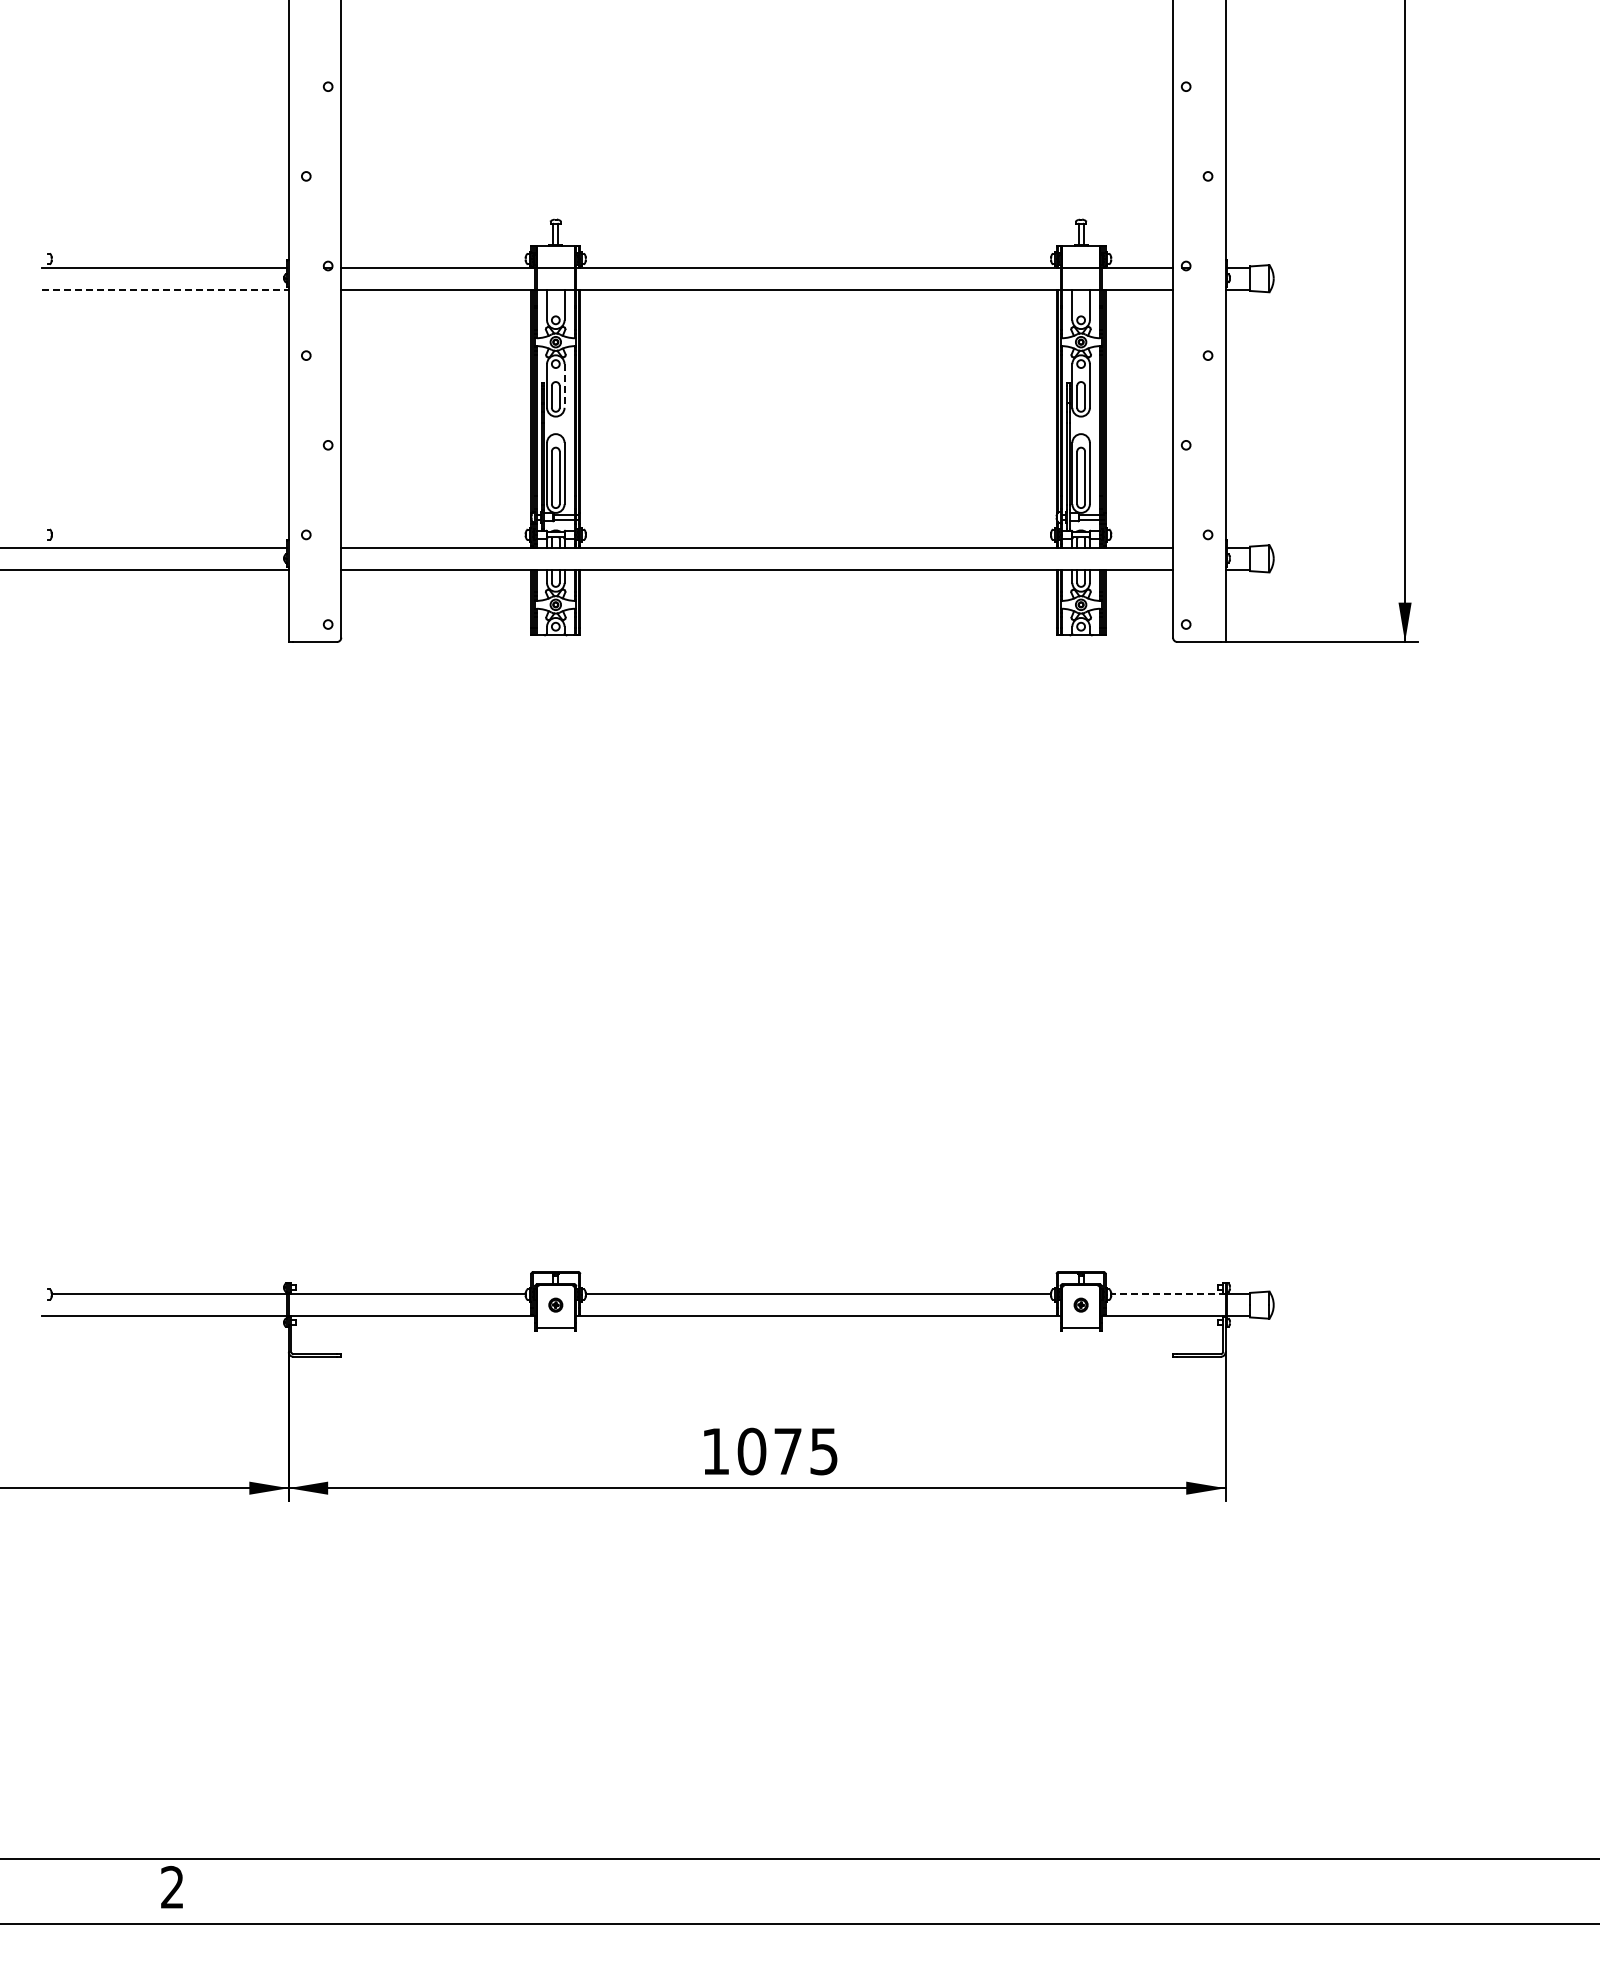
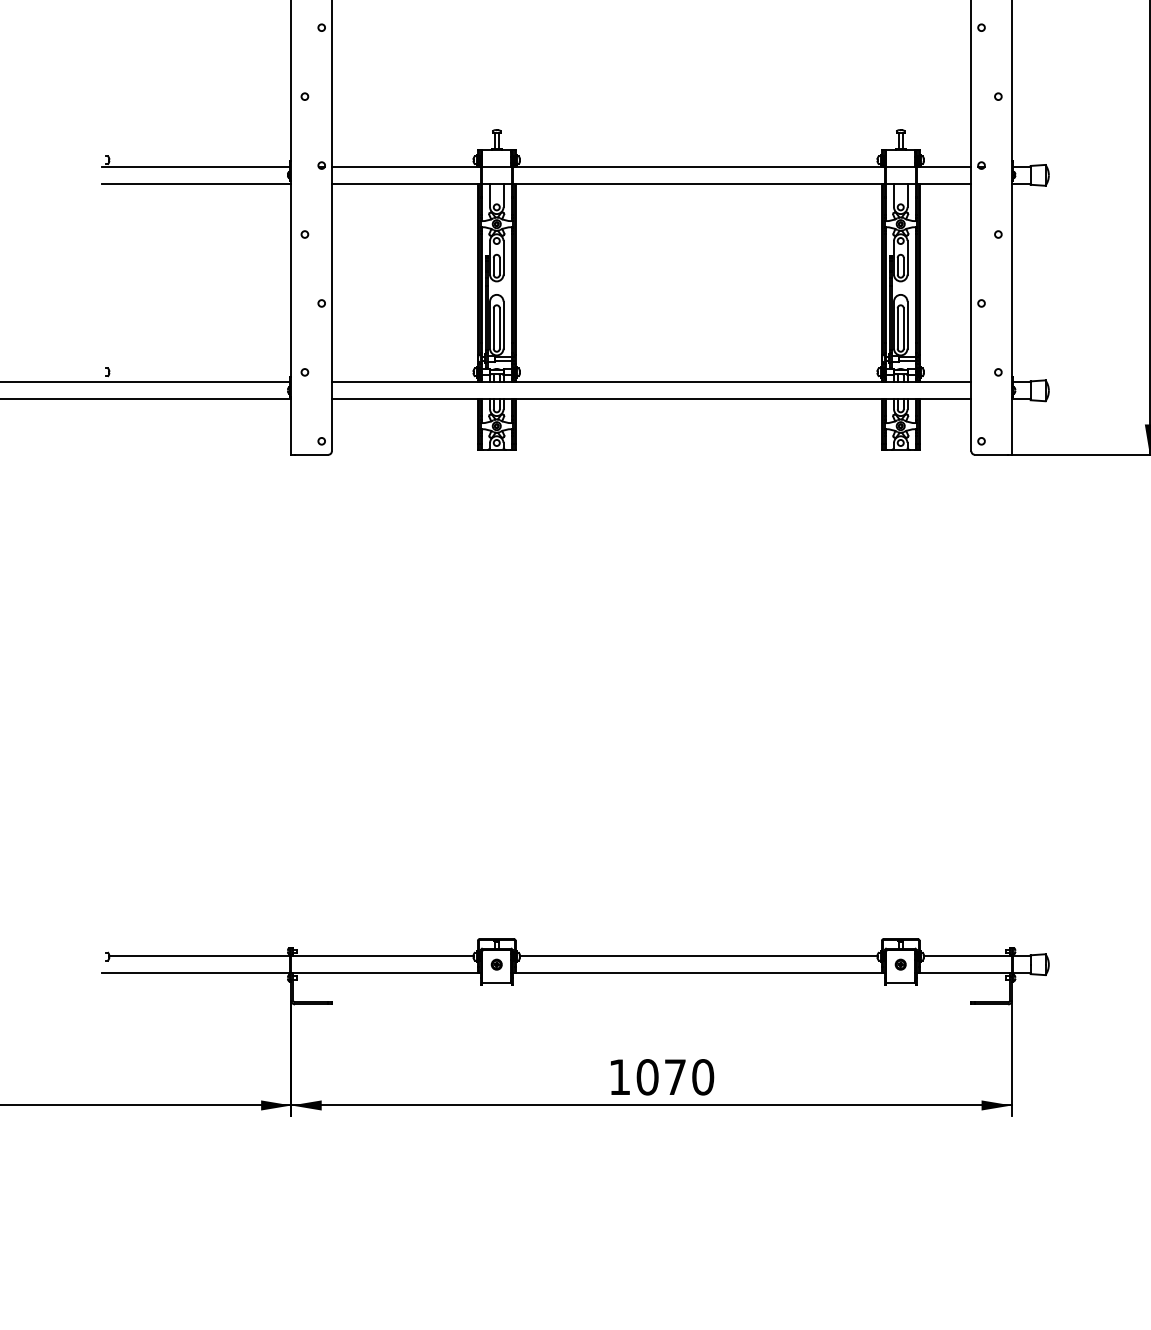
line: (166, 289) -> (197, 183), dashed -> solid
line: (564, 385) -> (503, 257), dashed -> solid
line: (1167, 1294) -> (967, 956), dashed -> solid
text: (824, 1451) -> (703, 1077), 1075 -> 1070

